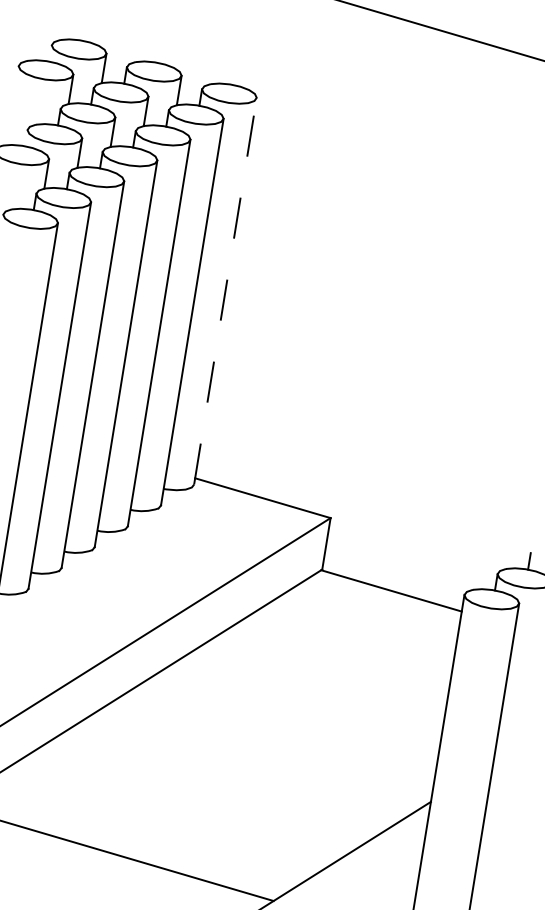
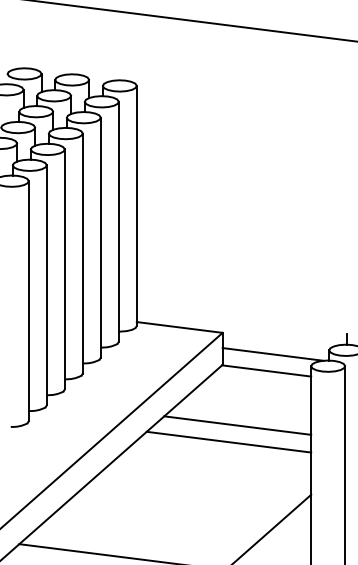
line: (225, 290) -> (136, 205), dashed -> solid
line: (405, 565) -> (272, 354), added
line: (330, 671) -> (237, 425), added
line: (311, 694) -> (228, 441), added

